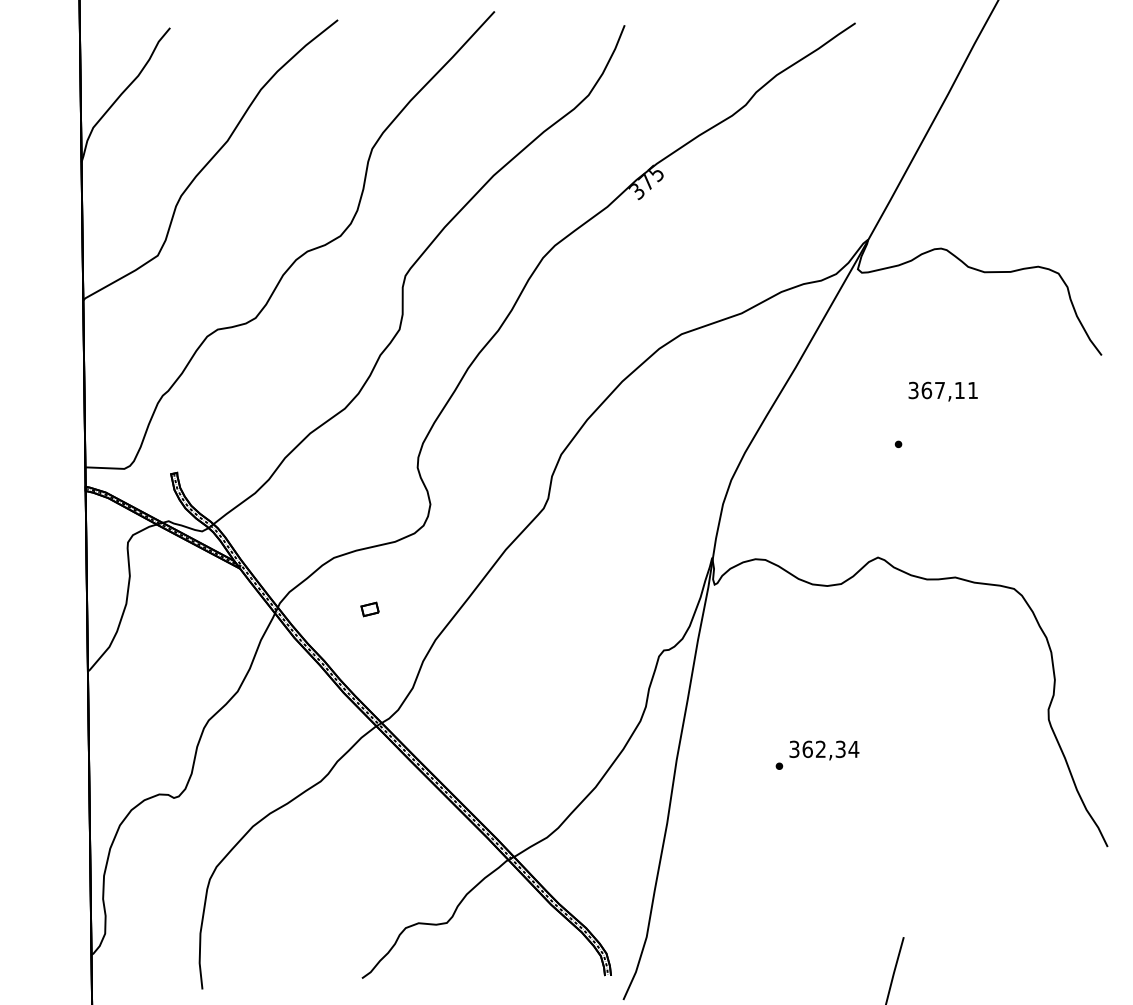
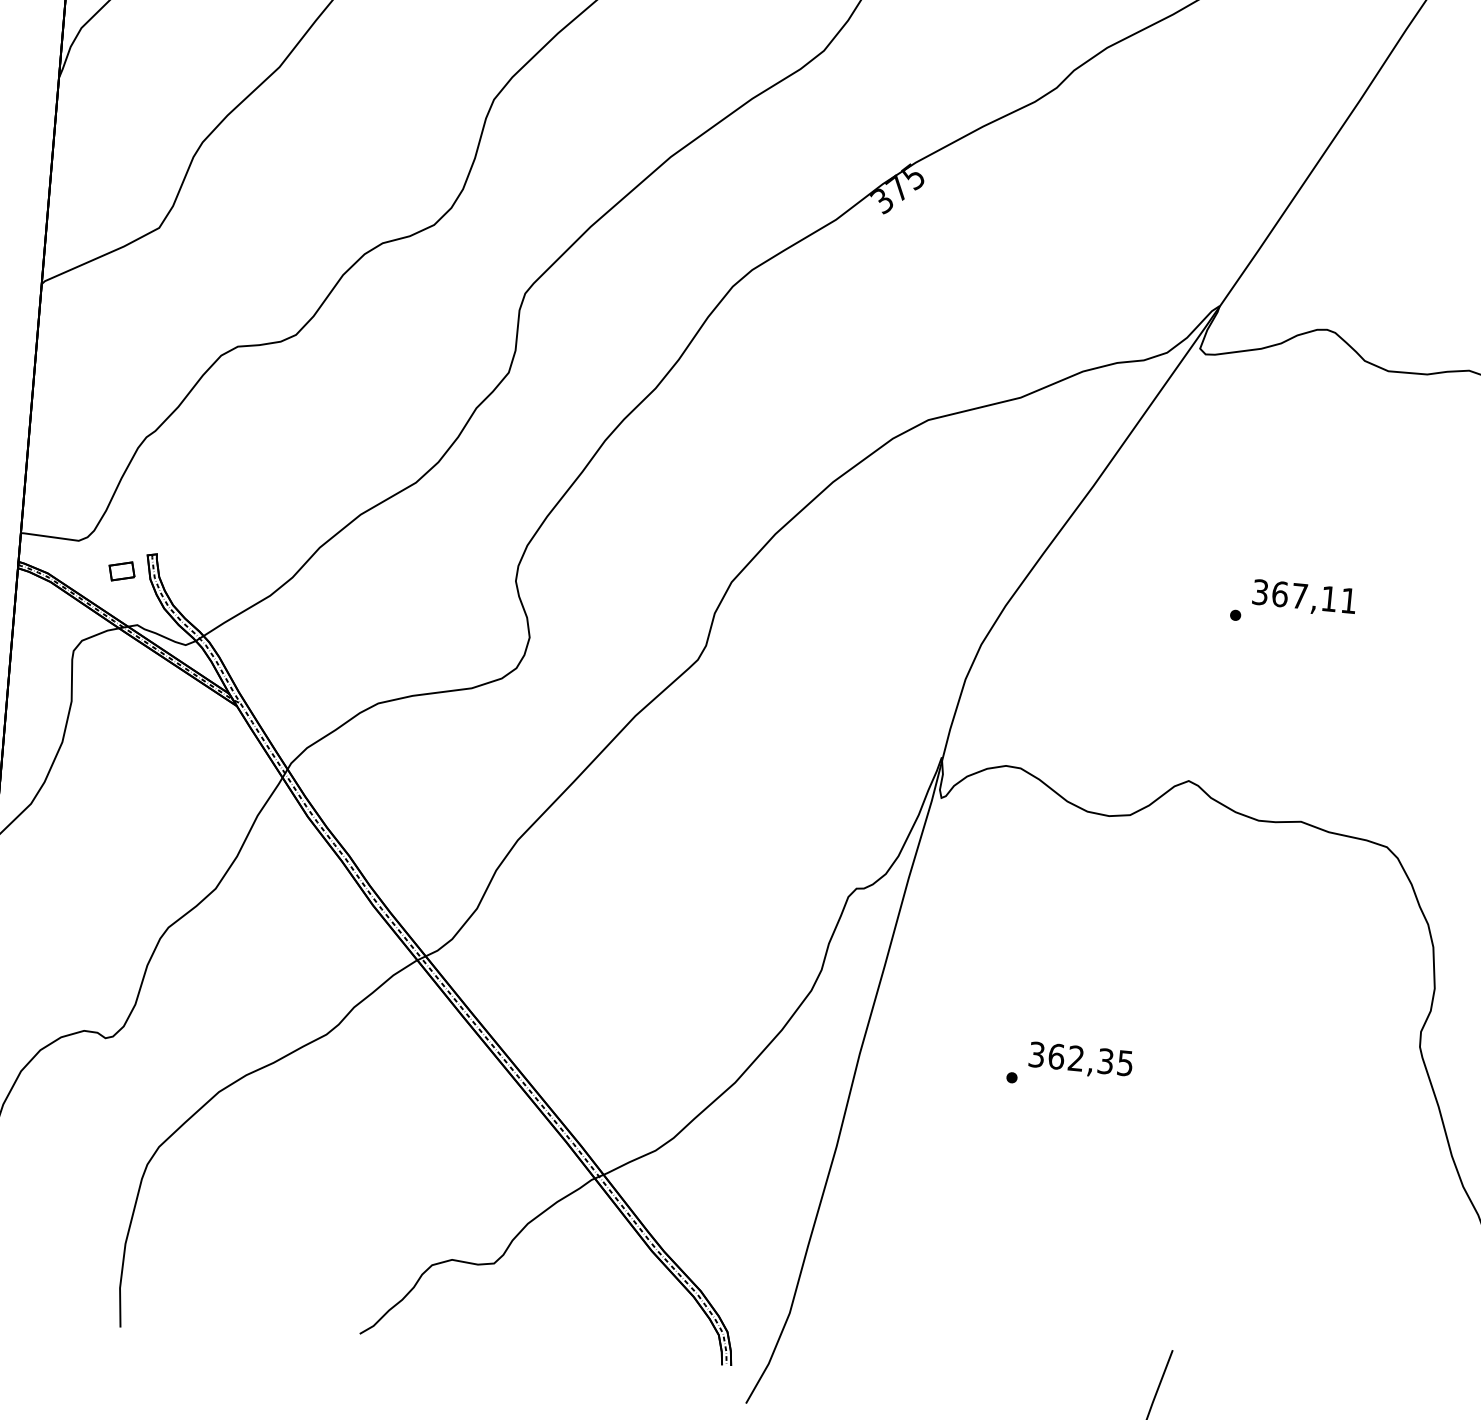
text: (942, 391) -> (1303, 597), moved
part: (369, 609) -> (121, 571), moved
text: (853, 749) -> (1124, 1063), 362,34 -> 362,35

